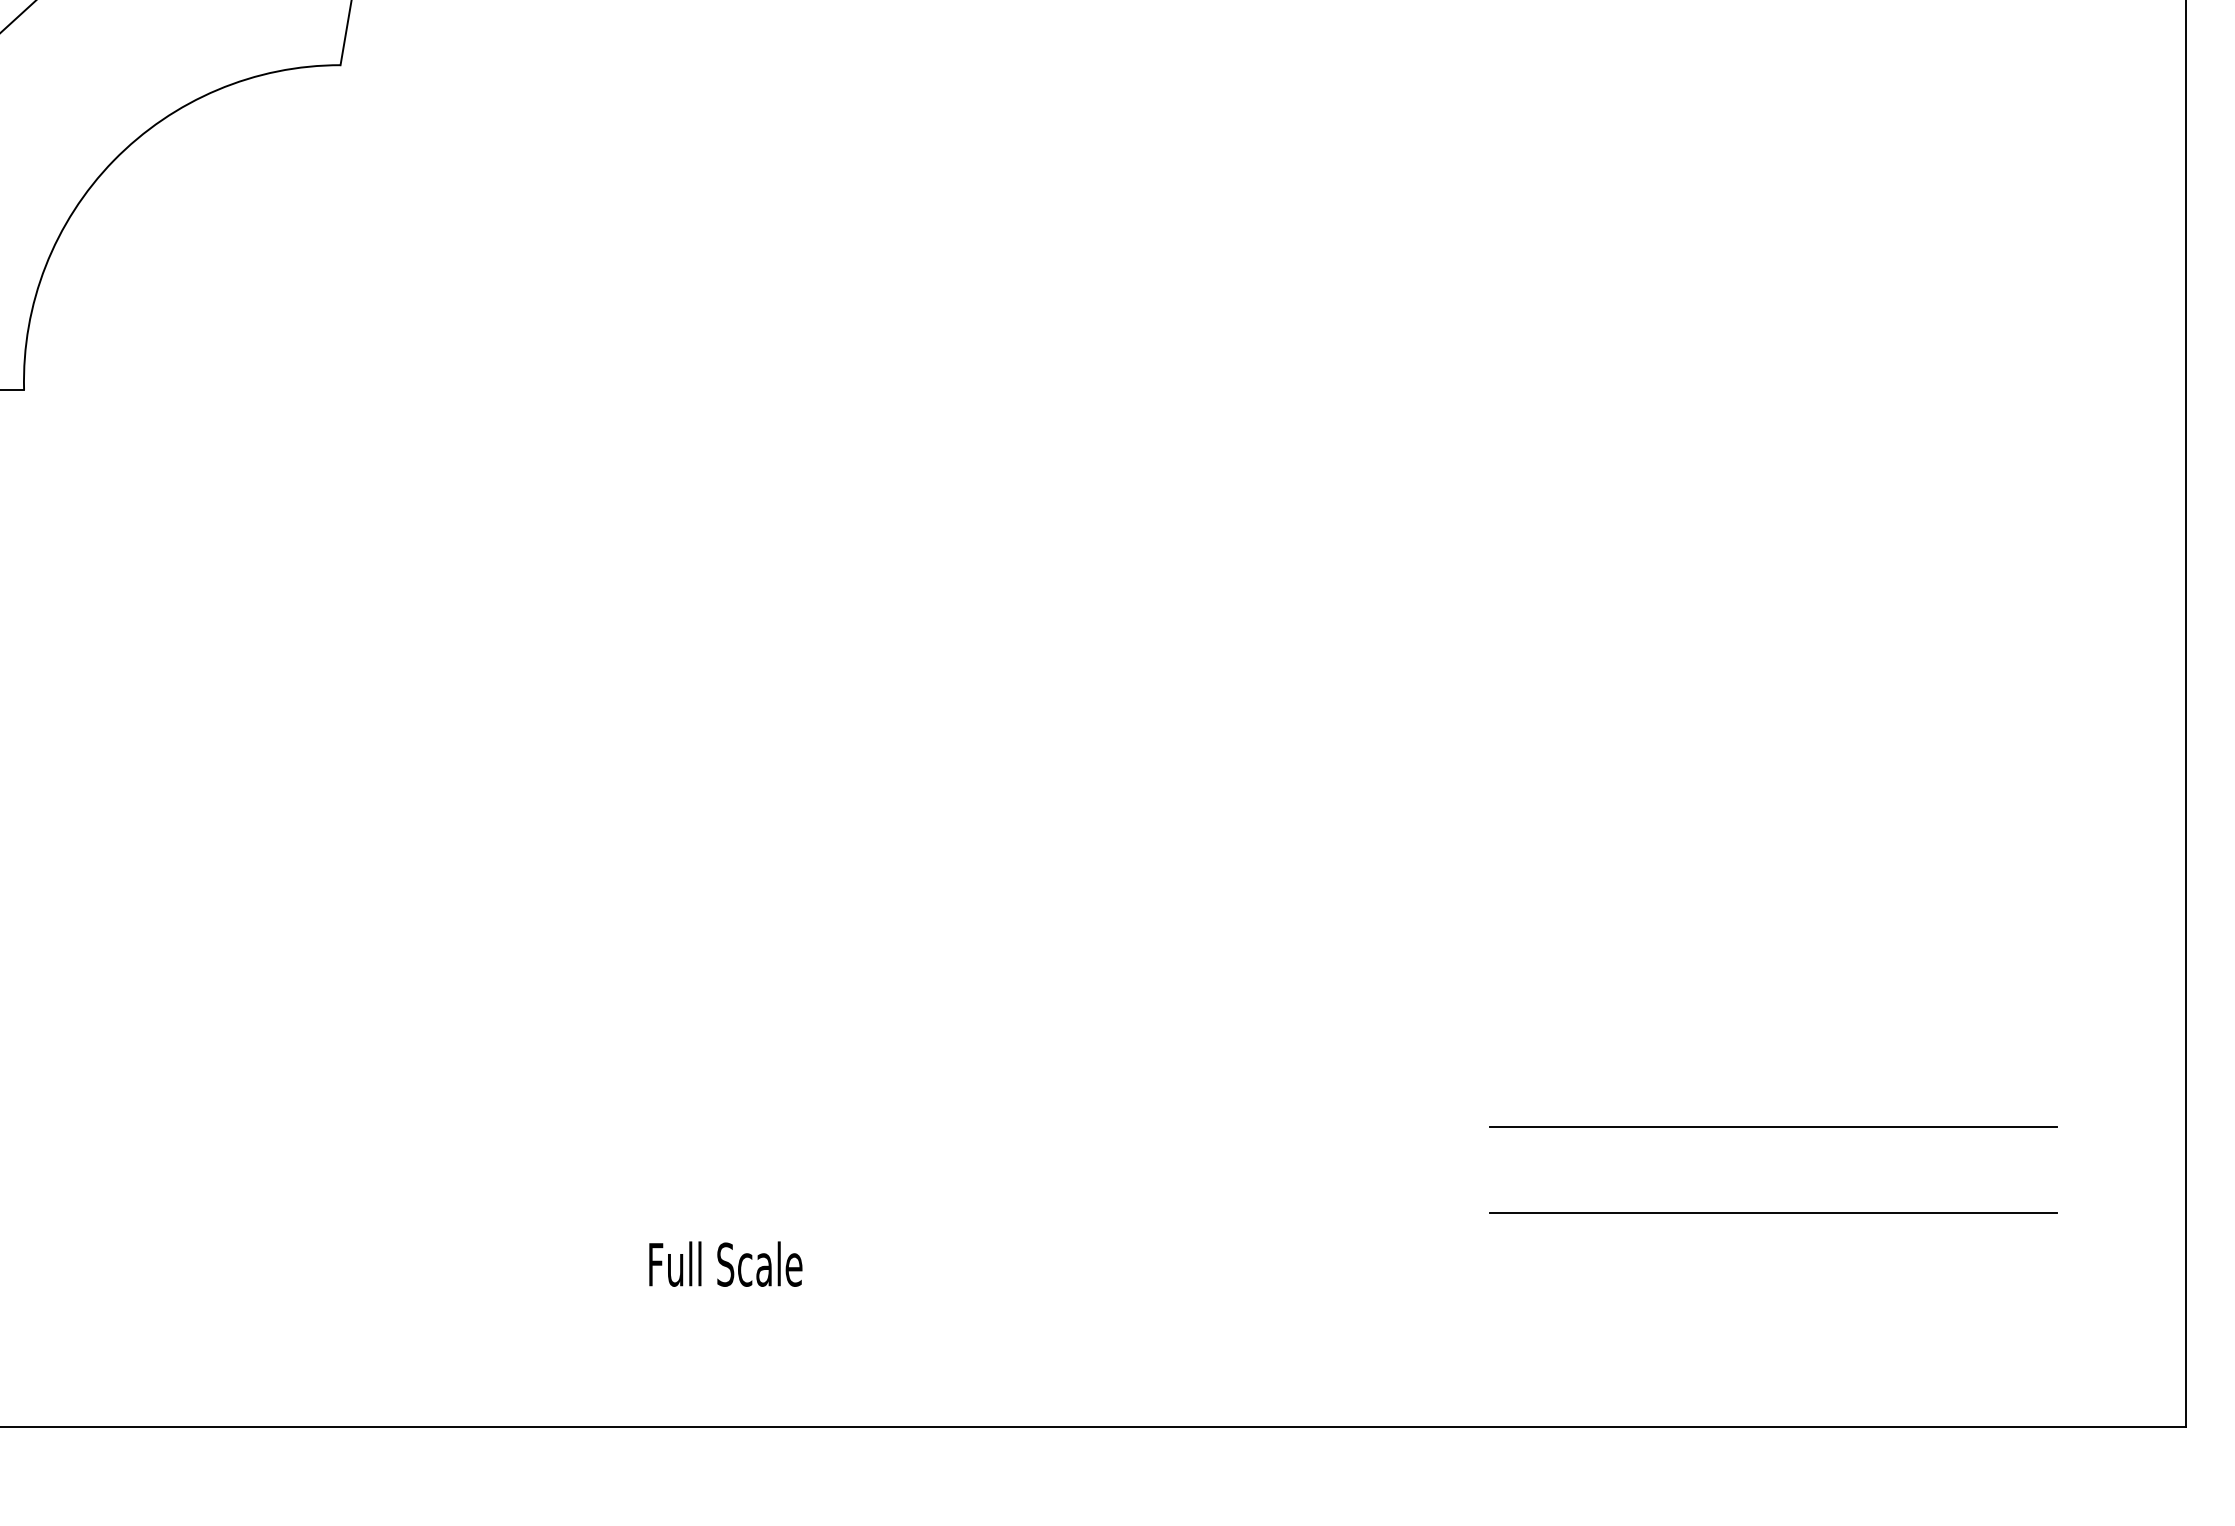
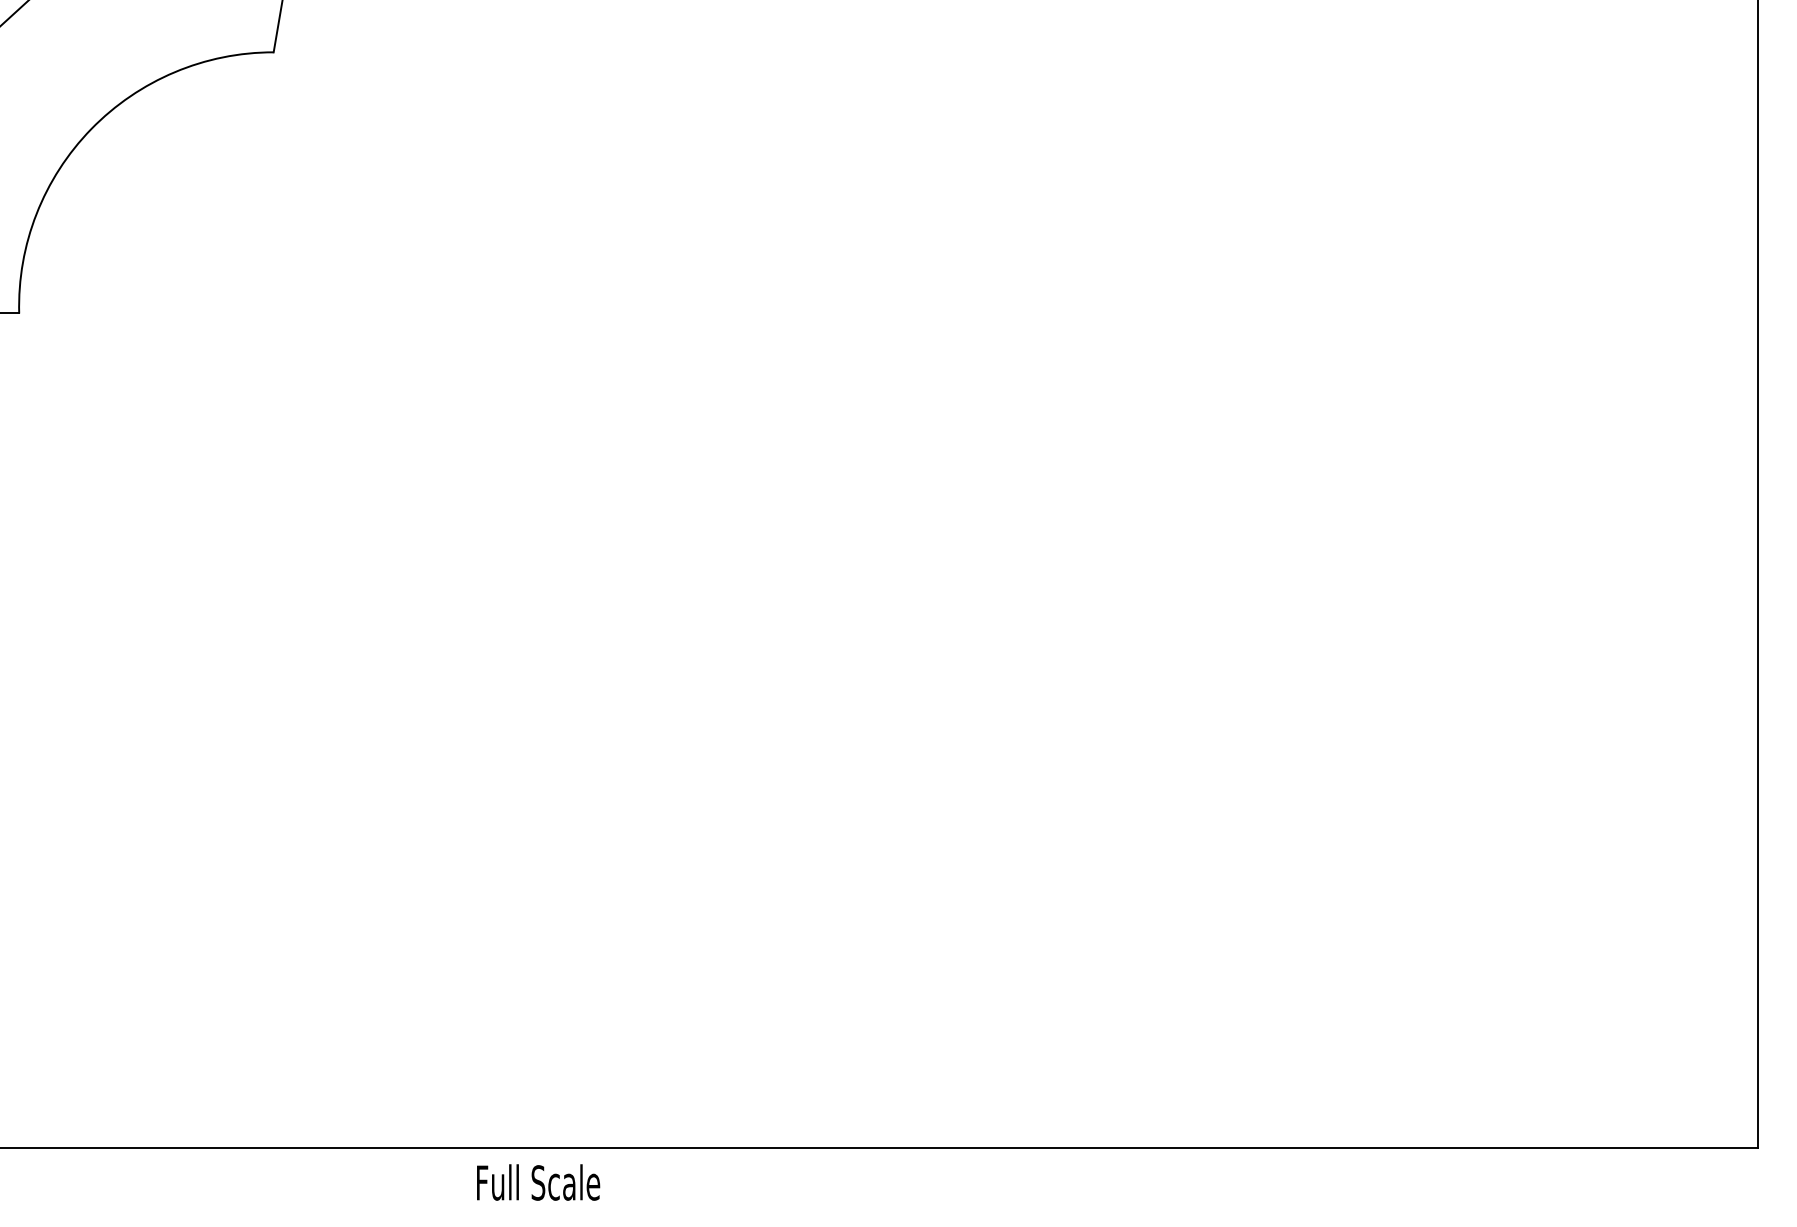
line: (1772, 1126) -> (1425, 905), removed
line: (1774, 1213) -> (1426, 975), removed
text: (725, 1264) -> (538, 1182), moved

